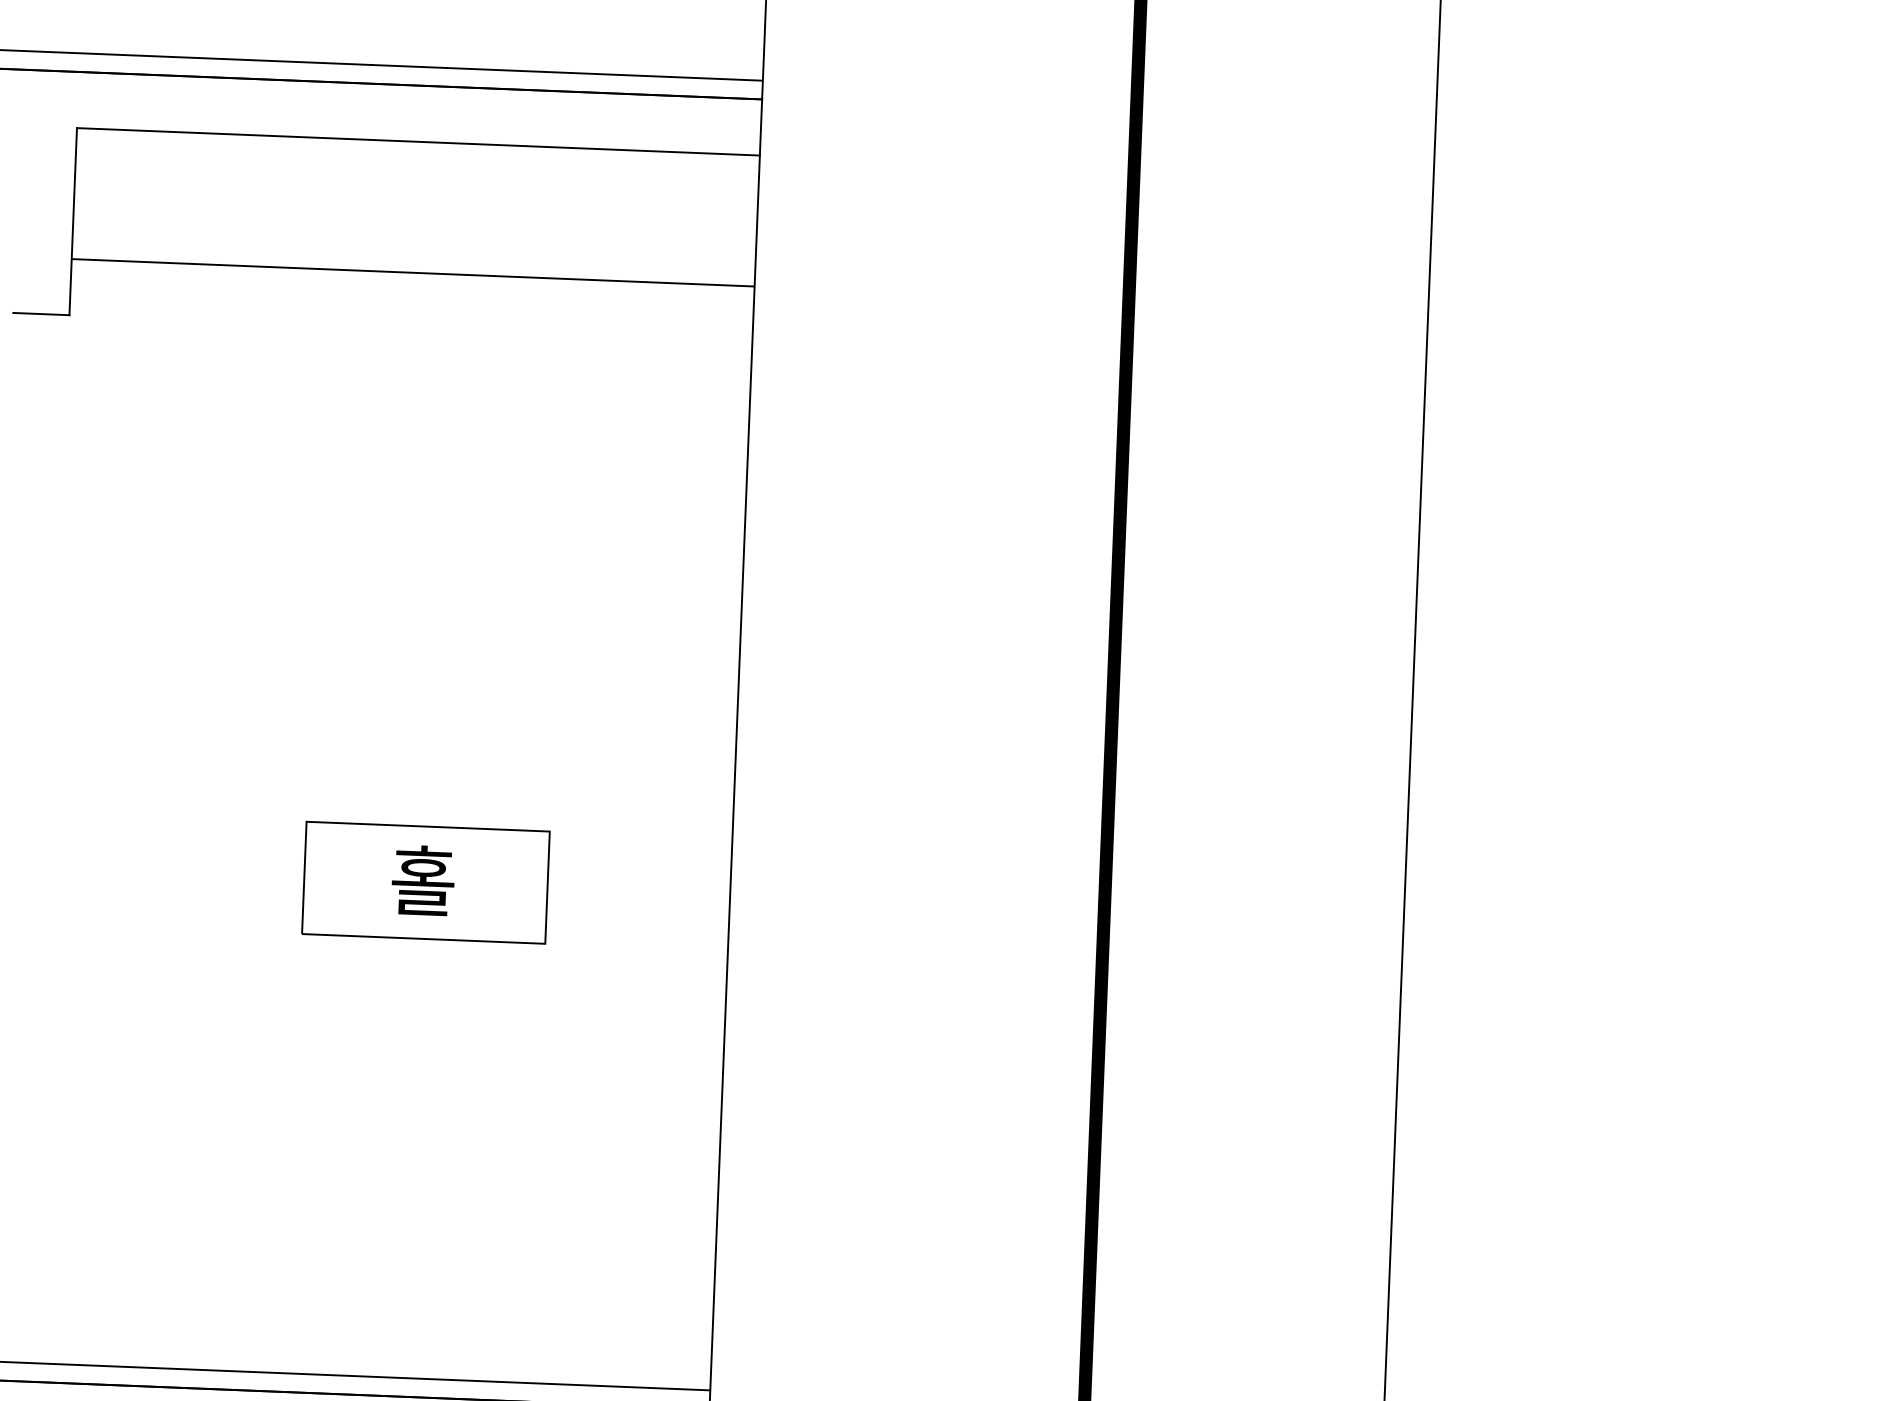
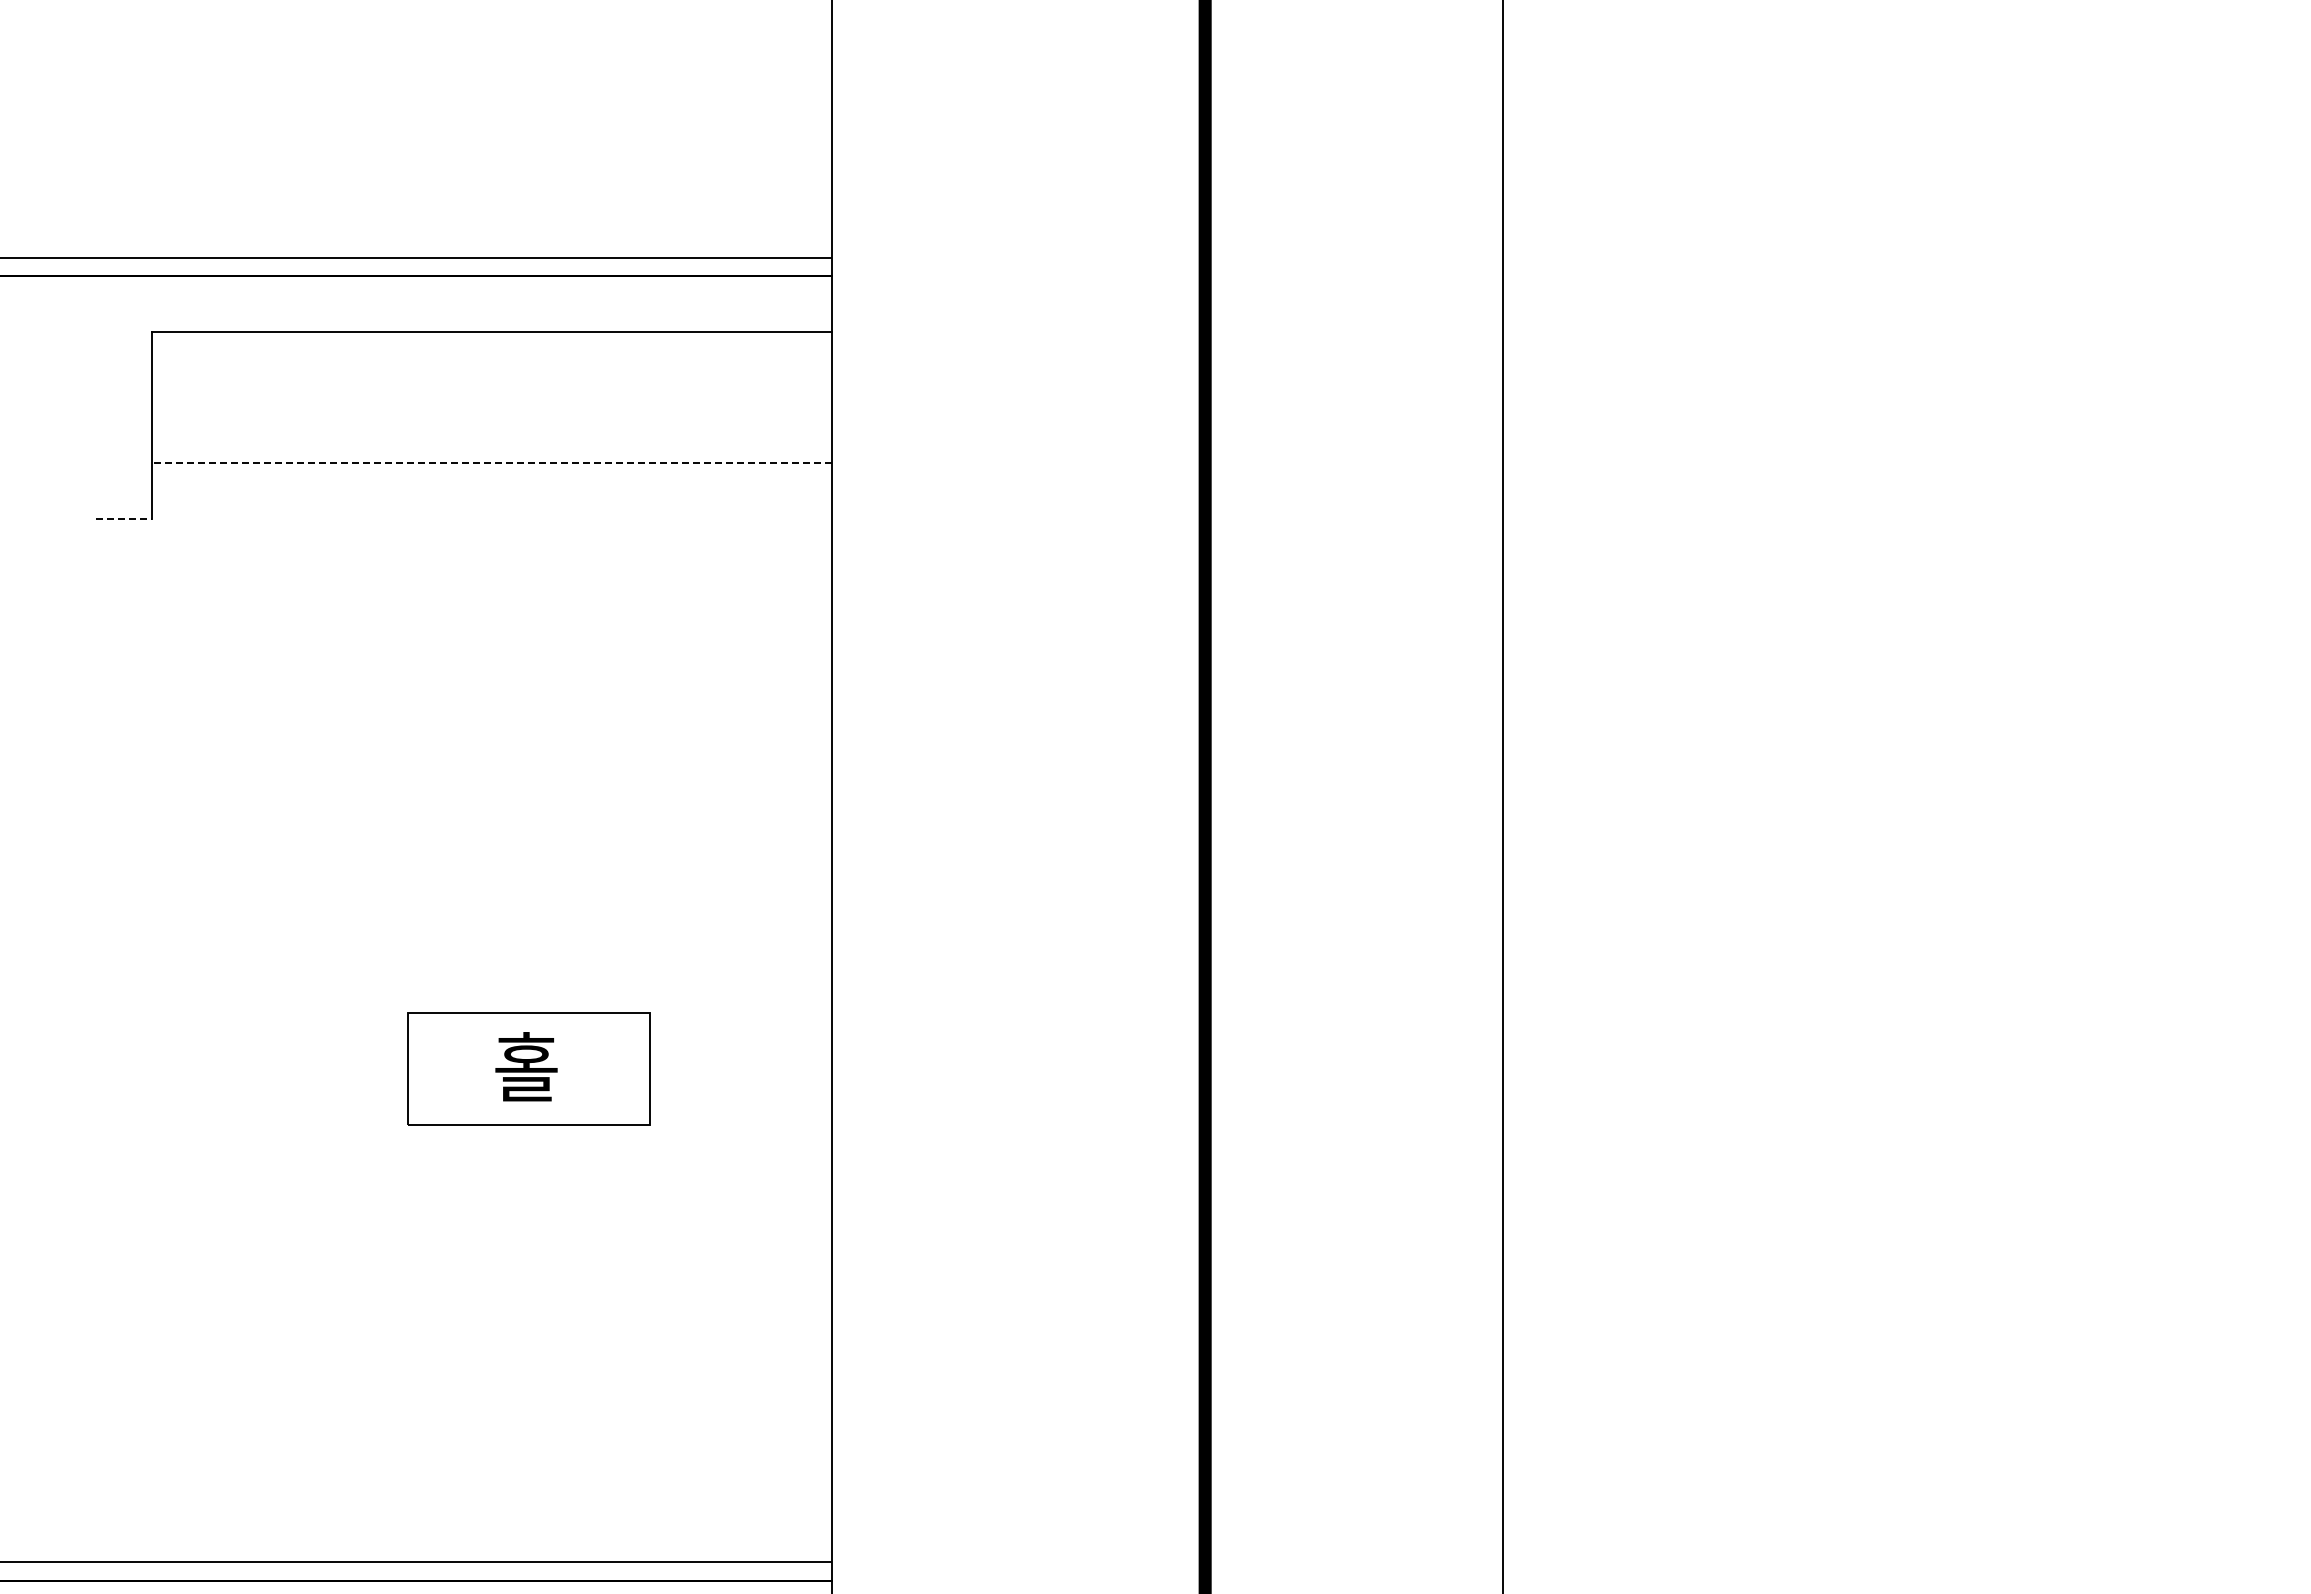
line: (412, 272) -> (491, 462), solid -> dashed
line: (41, 313) -> (124, 518), solid -> dashed

